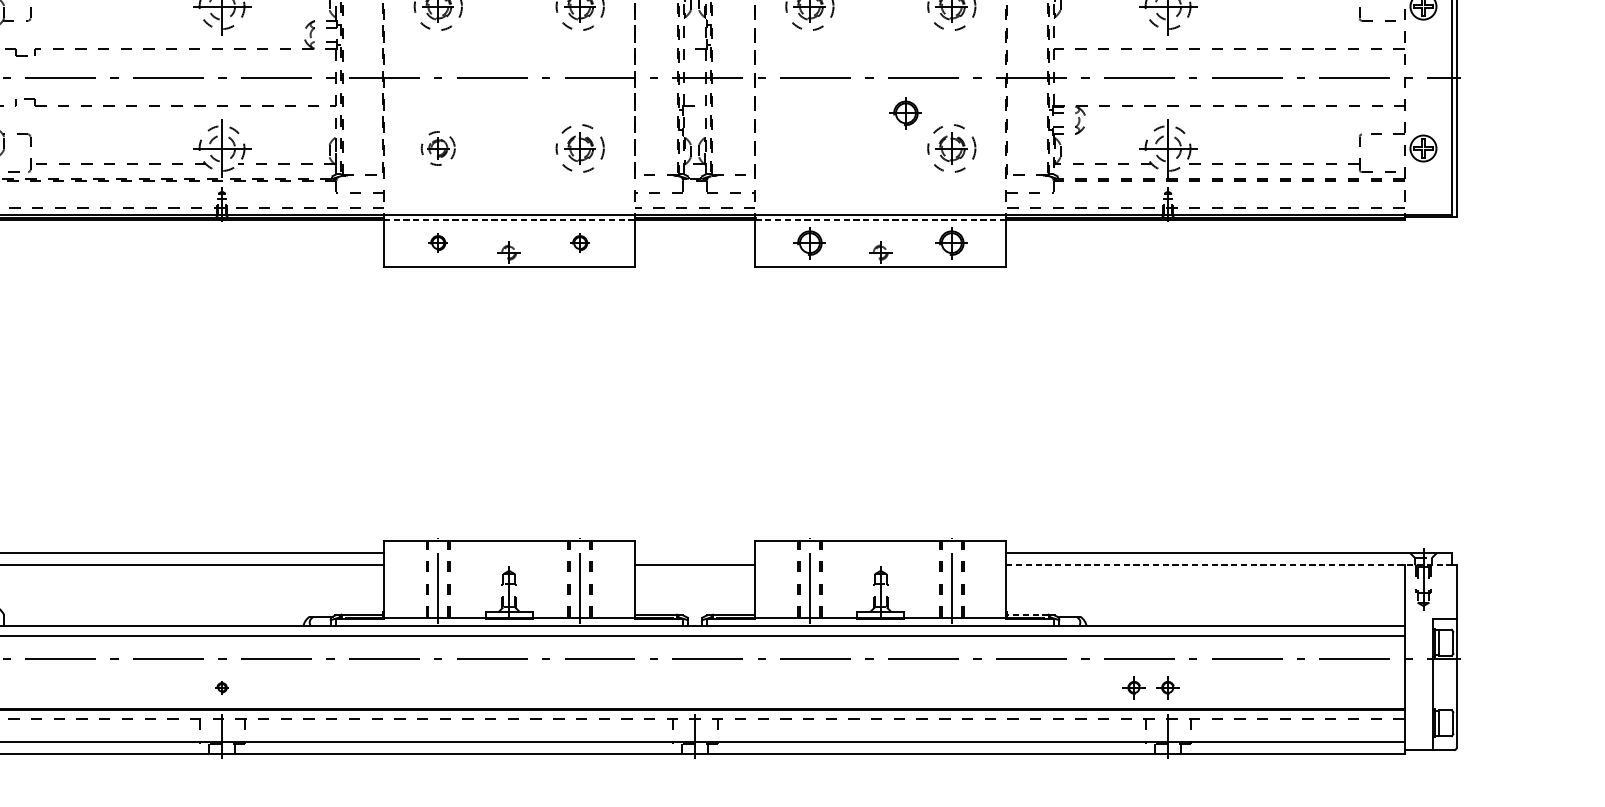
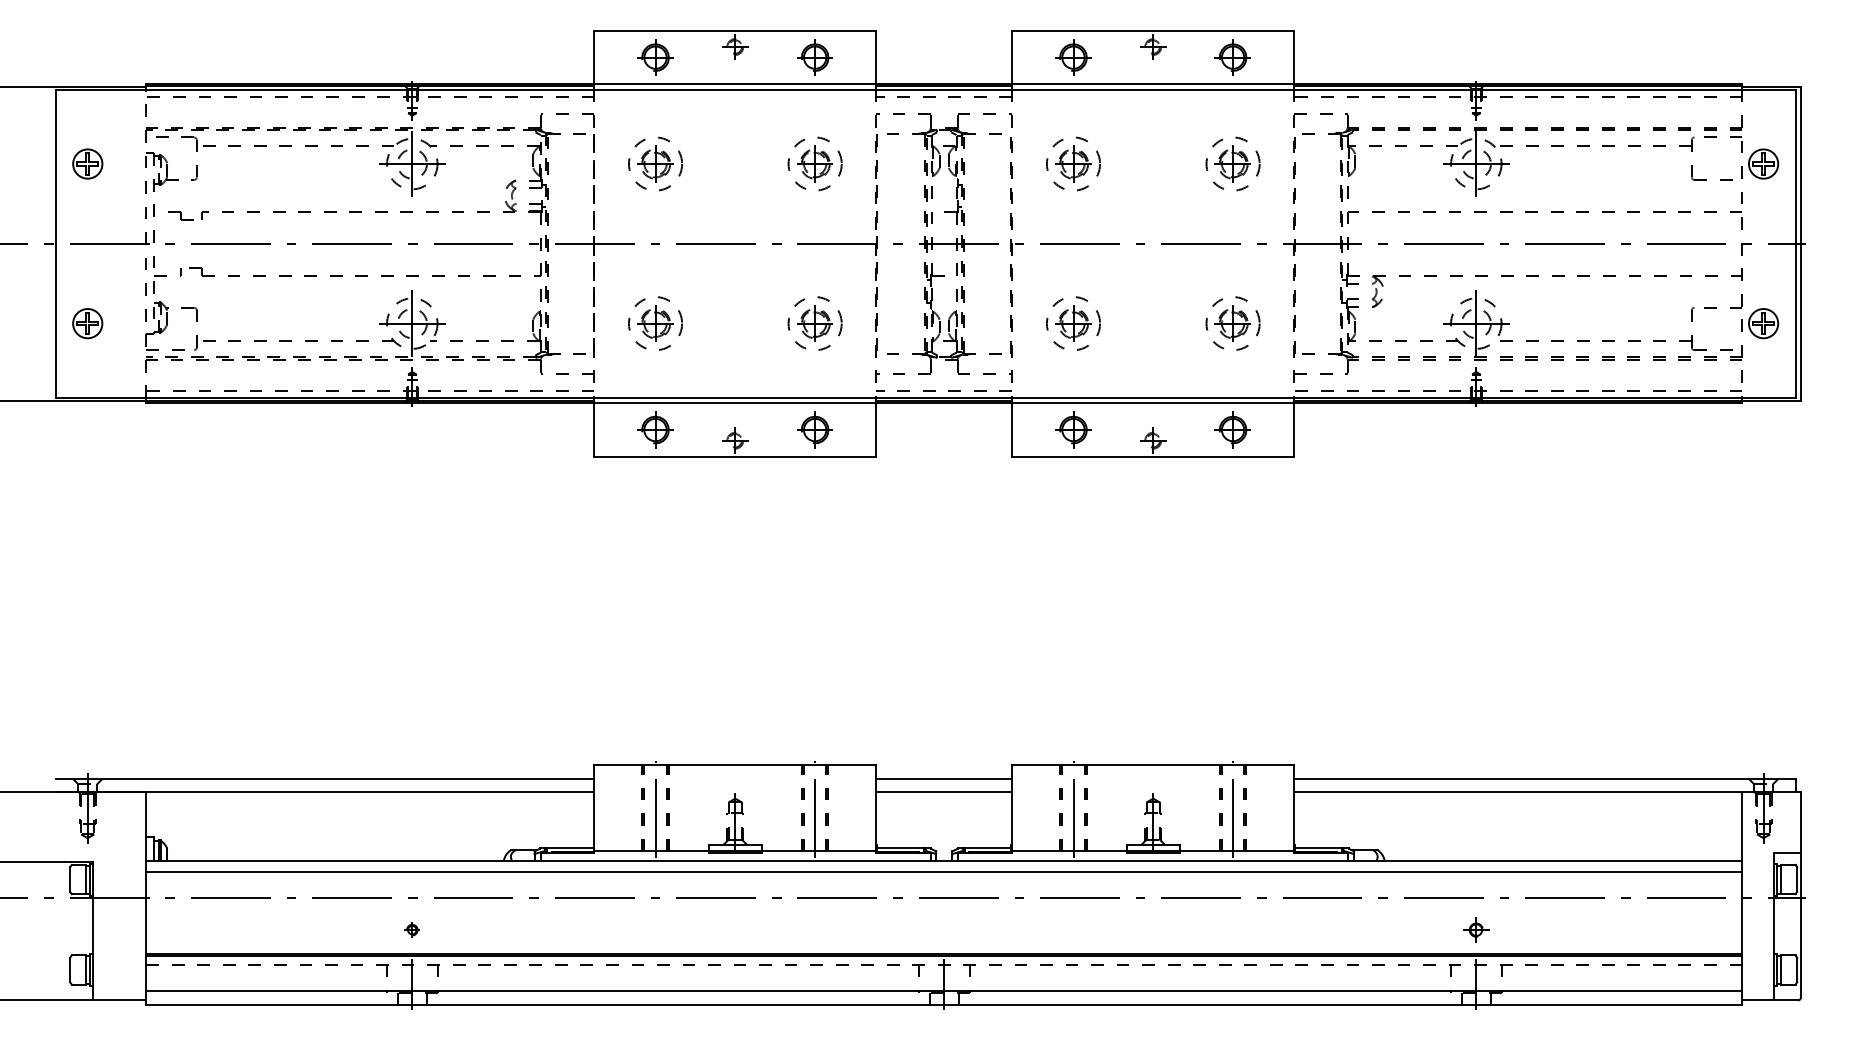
part: (905, 112) -> (1181, 283), removed
part: (438, 148) -> (655, 323), size x1.43
part: (809, 148) -> (1073, 323), added
line: (509, 219) -> (735, 403), dashed -> solid
line: (881, 219) -> (1153, 403), dashed -> solid
part: (438, 242) -> (655, 429), size x1.67
part: (579, 242) -> (814, 429), size x1.67
line: (695, 552) -> (944, 778), added
line: (1228, 564) -> (1544, 791), dashed -> solid
line: (1026, 614) -> (1317, 847), dashed -> solid
part: (1134, 687) -> (1438, 929), removed

